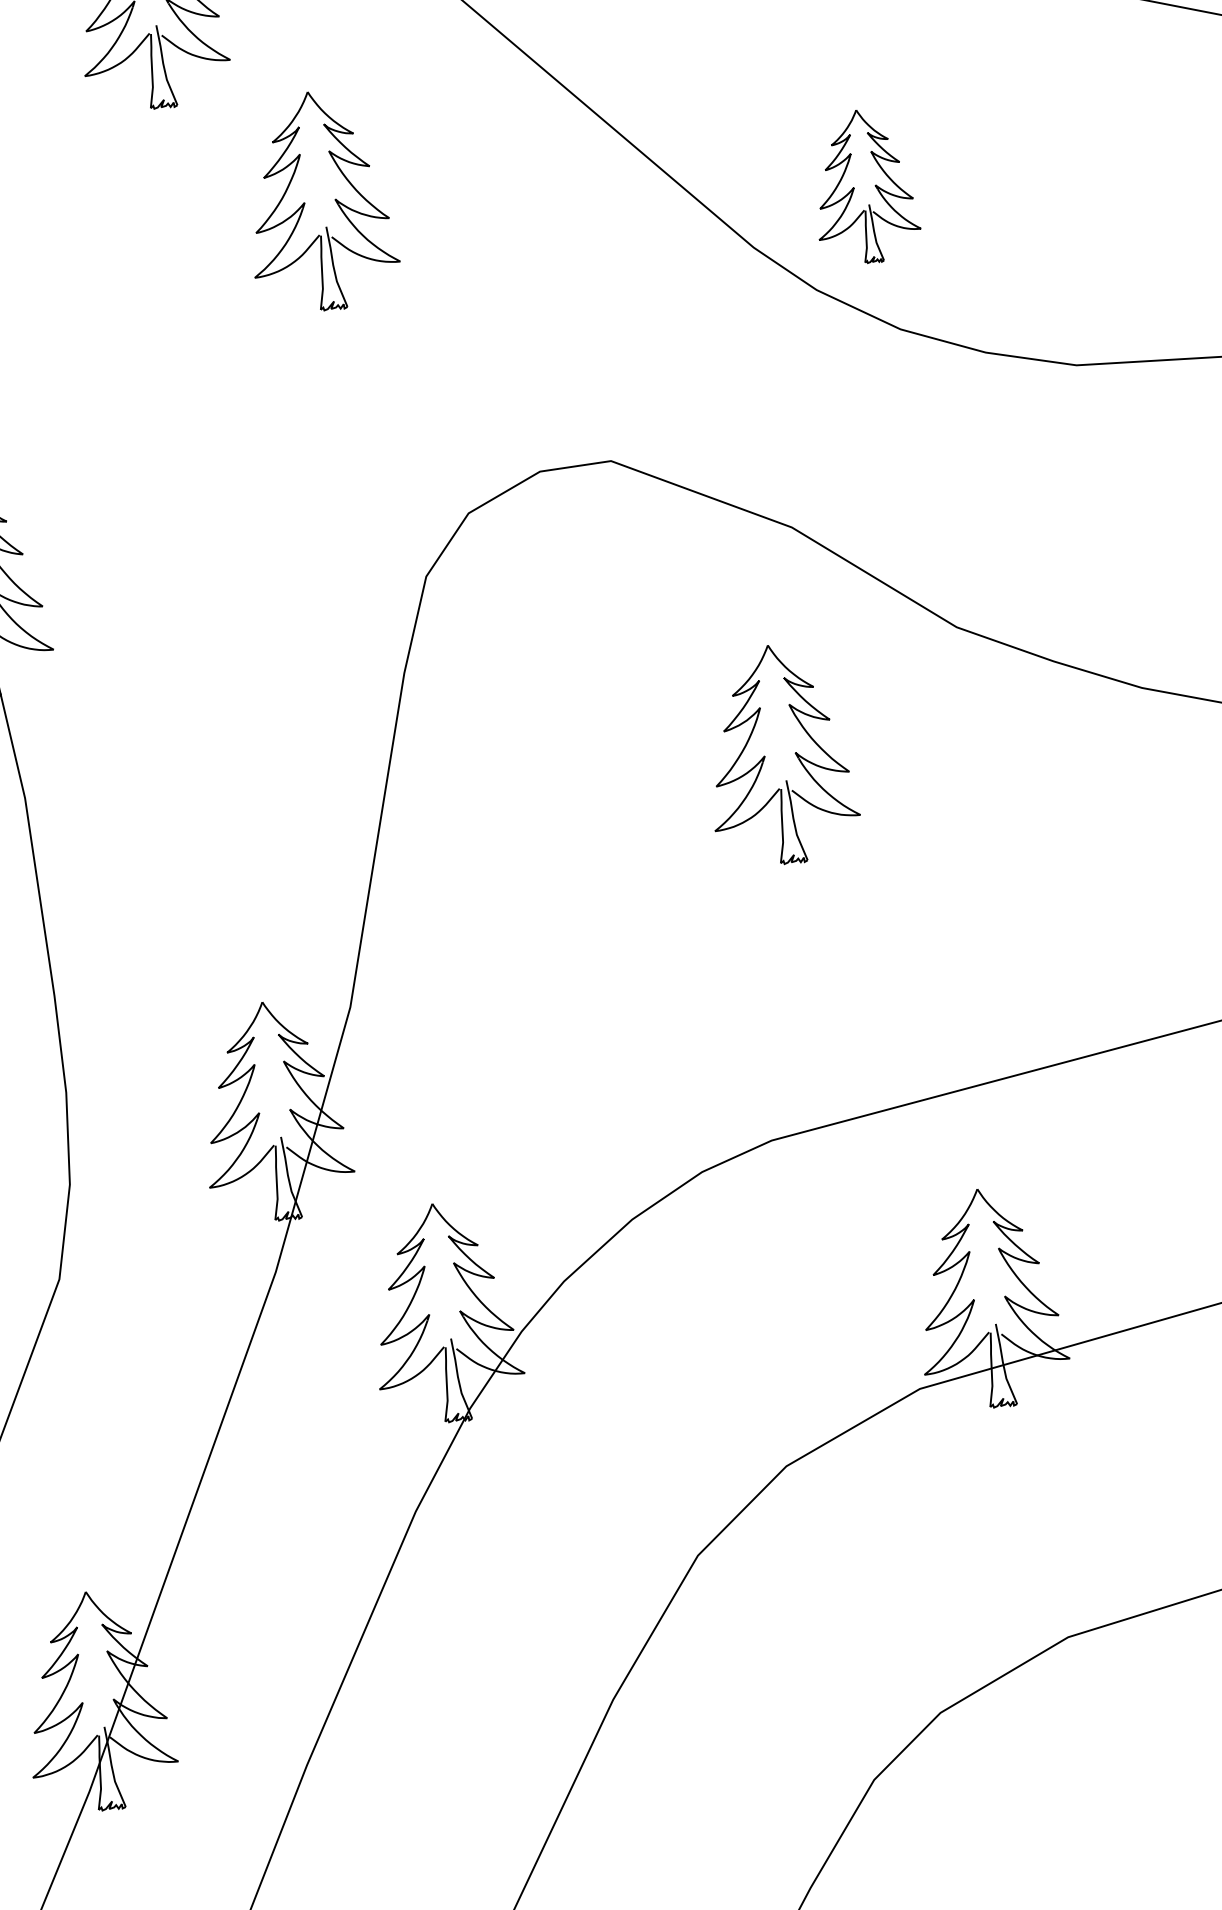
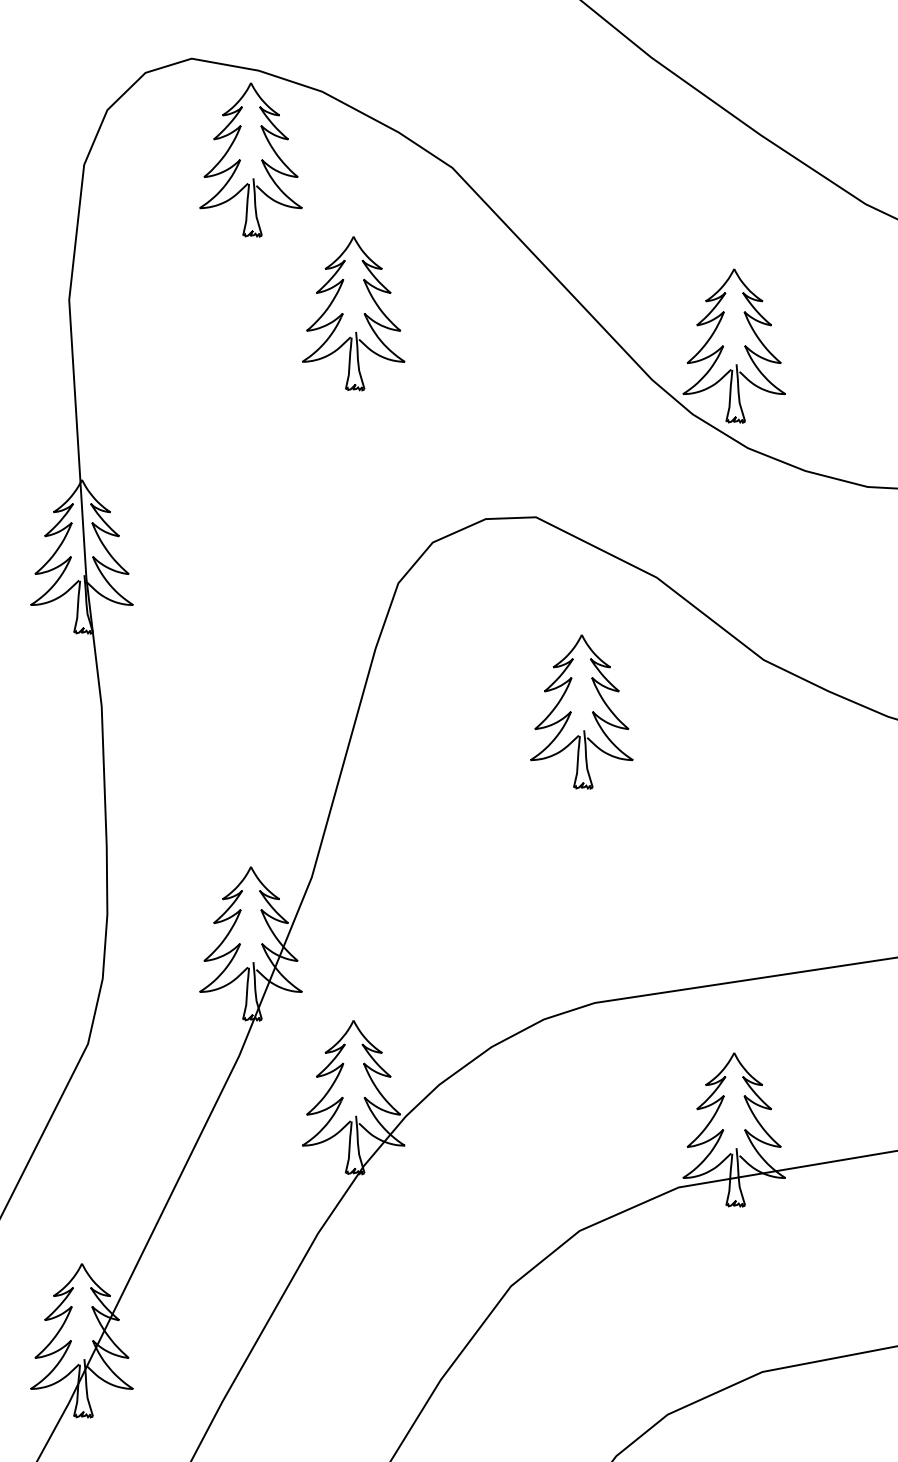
part: (863, 186) -> (733, 345), size x1.43
part: (779, 754) -> (581, 711), moved

